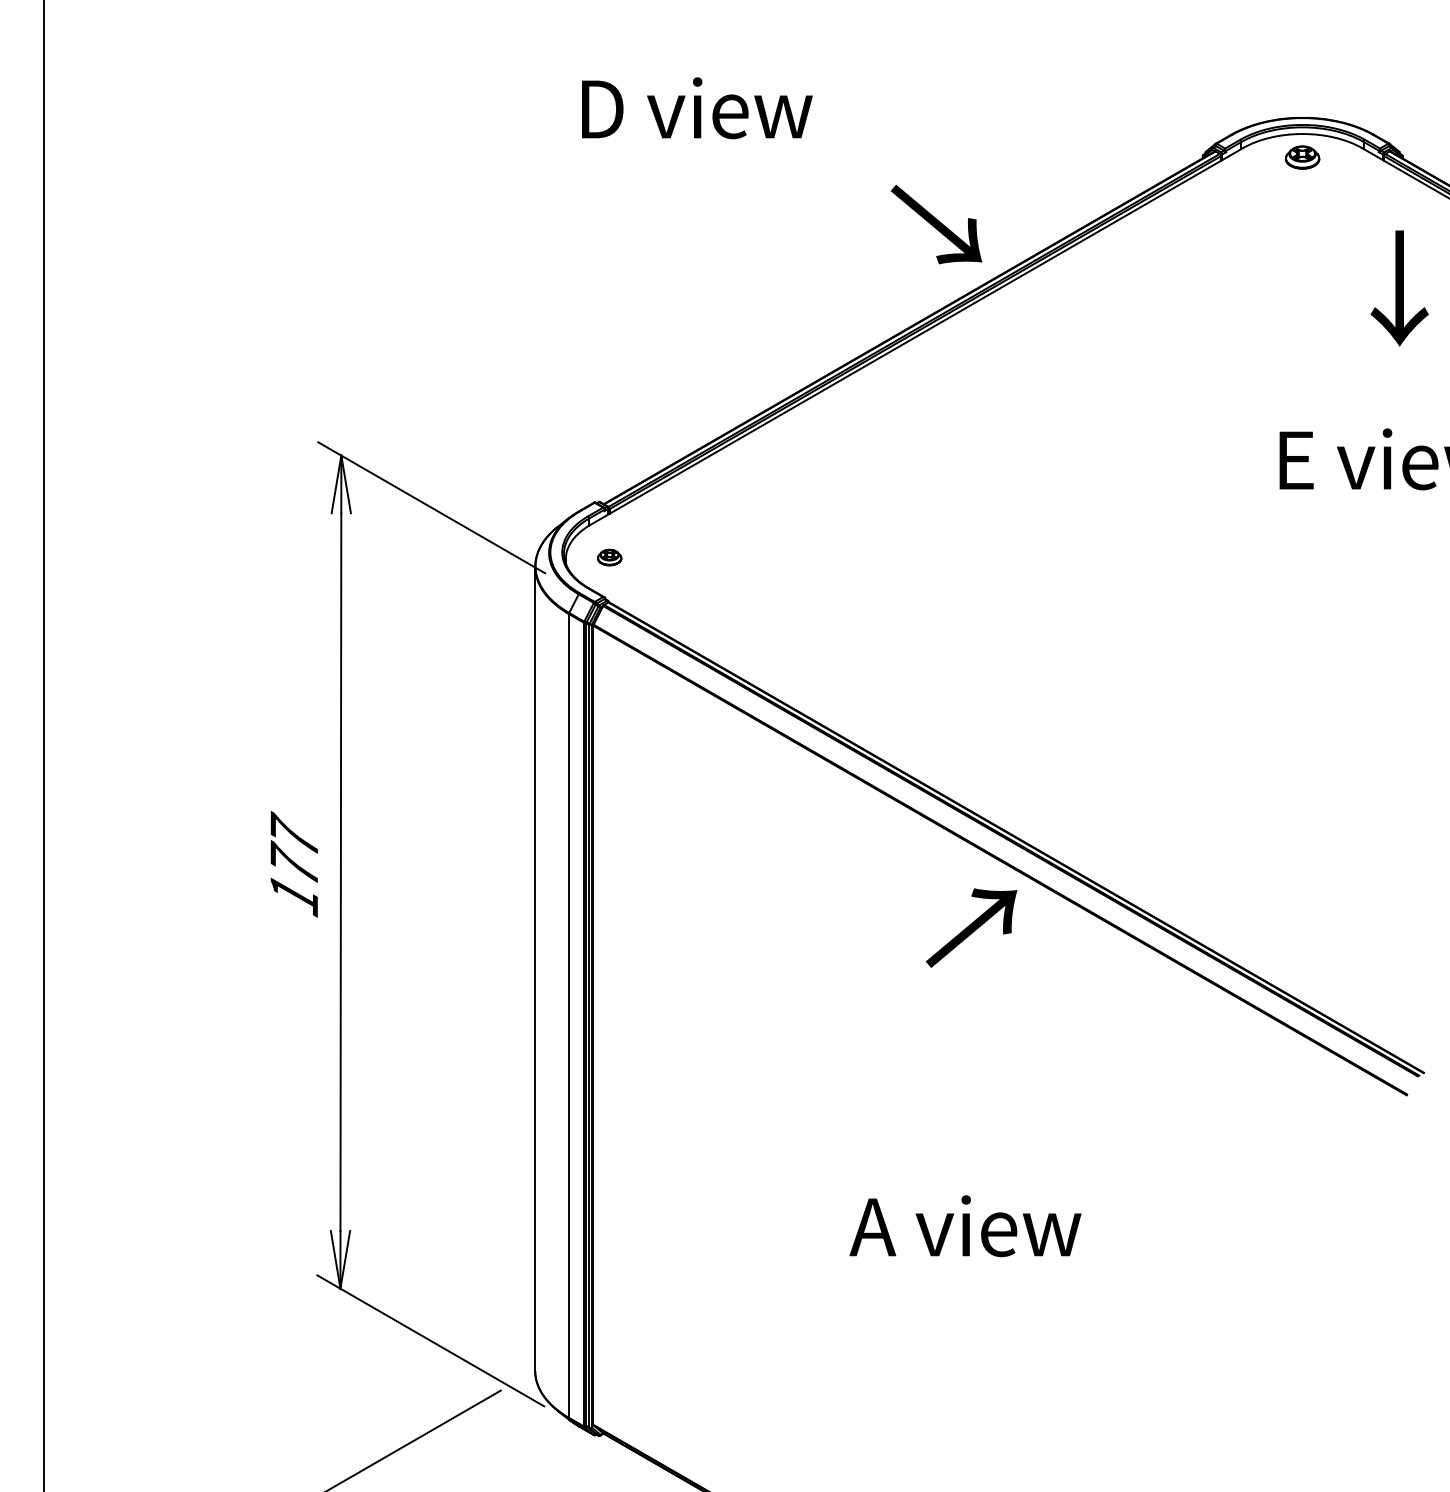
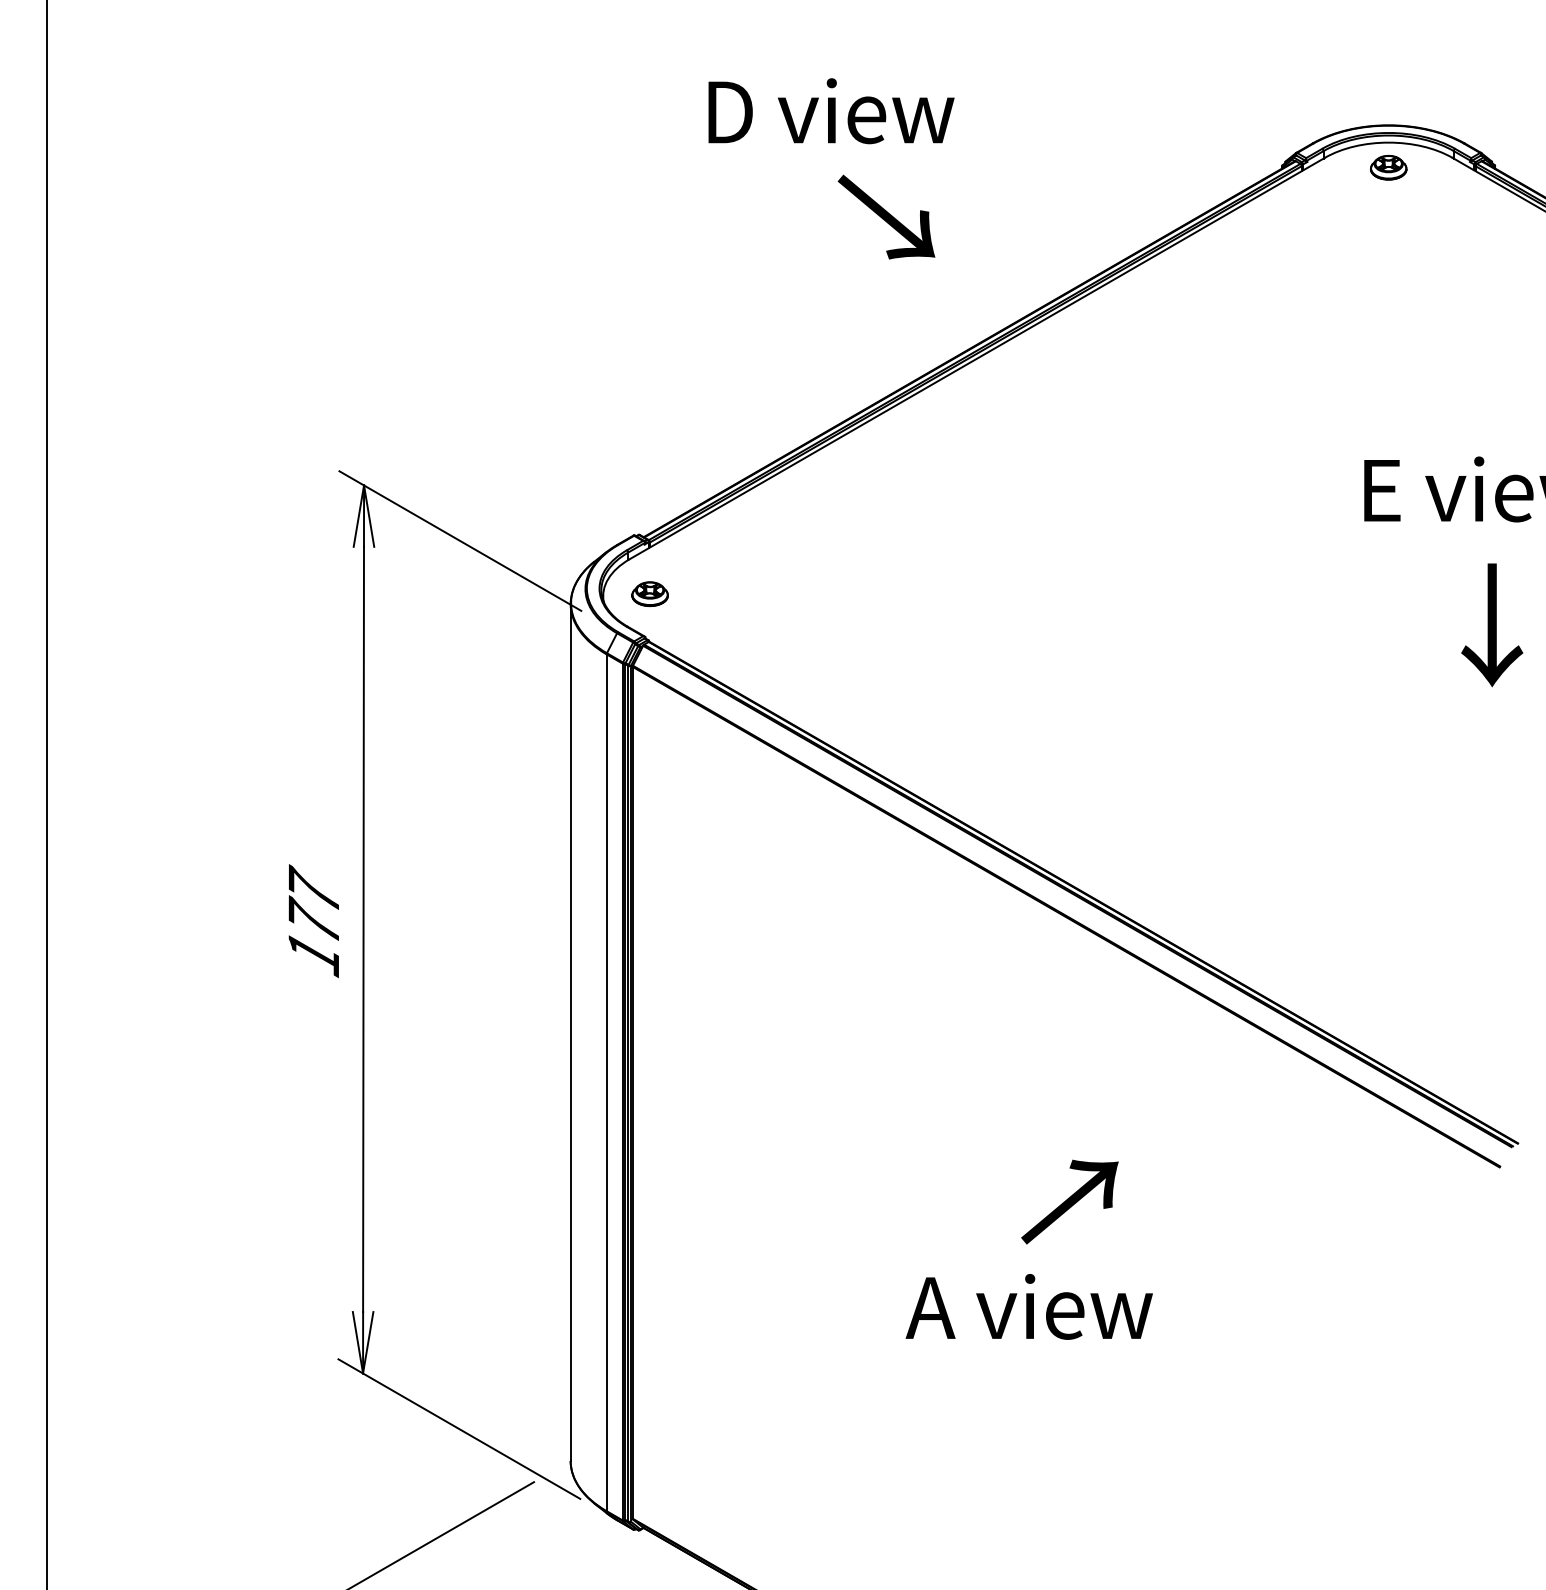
text: (697, 108) -> (831, 111), moved
text: (936, 223) -> (886, 216), moved
text: (1399, 288) -> (1492, 625), moved
part: (609, 556) -> (649, 593), size x1.43
text: (971, 927) -> (1069, 1201), moved

